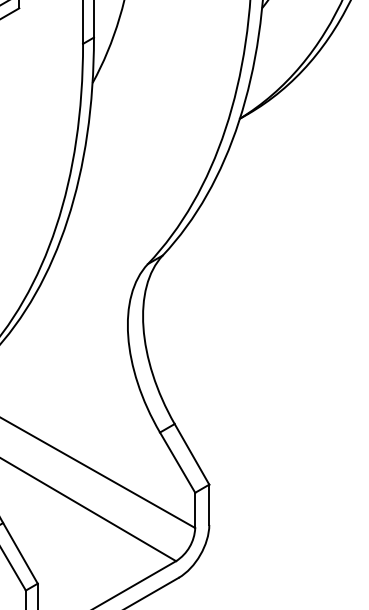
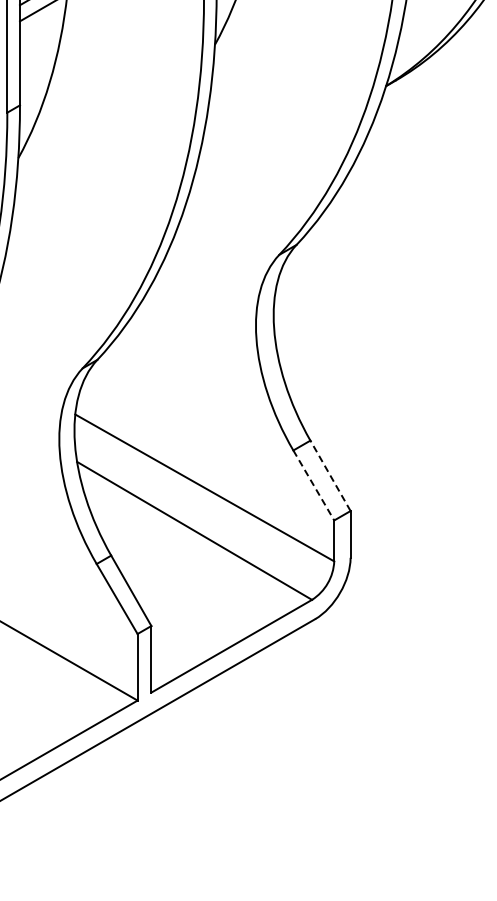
line: (192, 454) -> (330, 475), solid -> dashed
line: (177, 462) -> (313, 485), solid -> dashed

